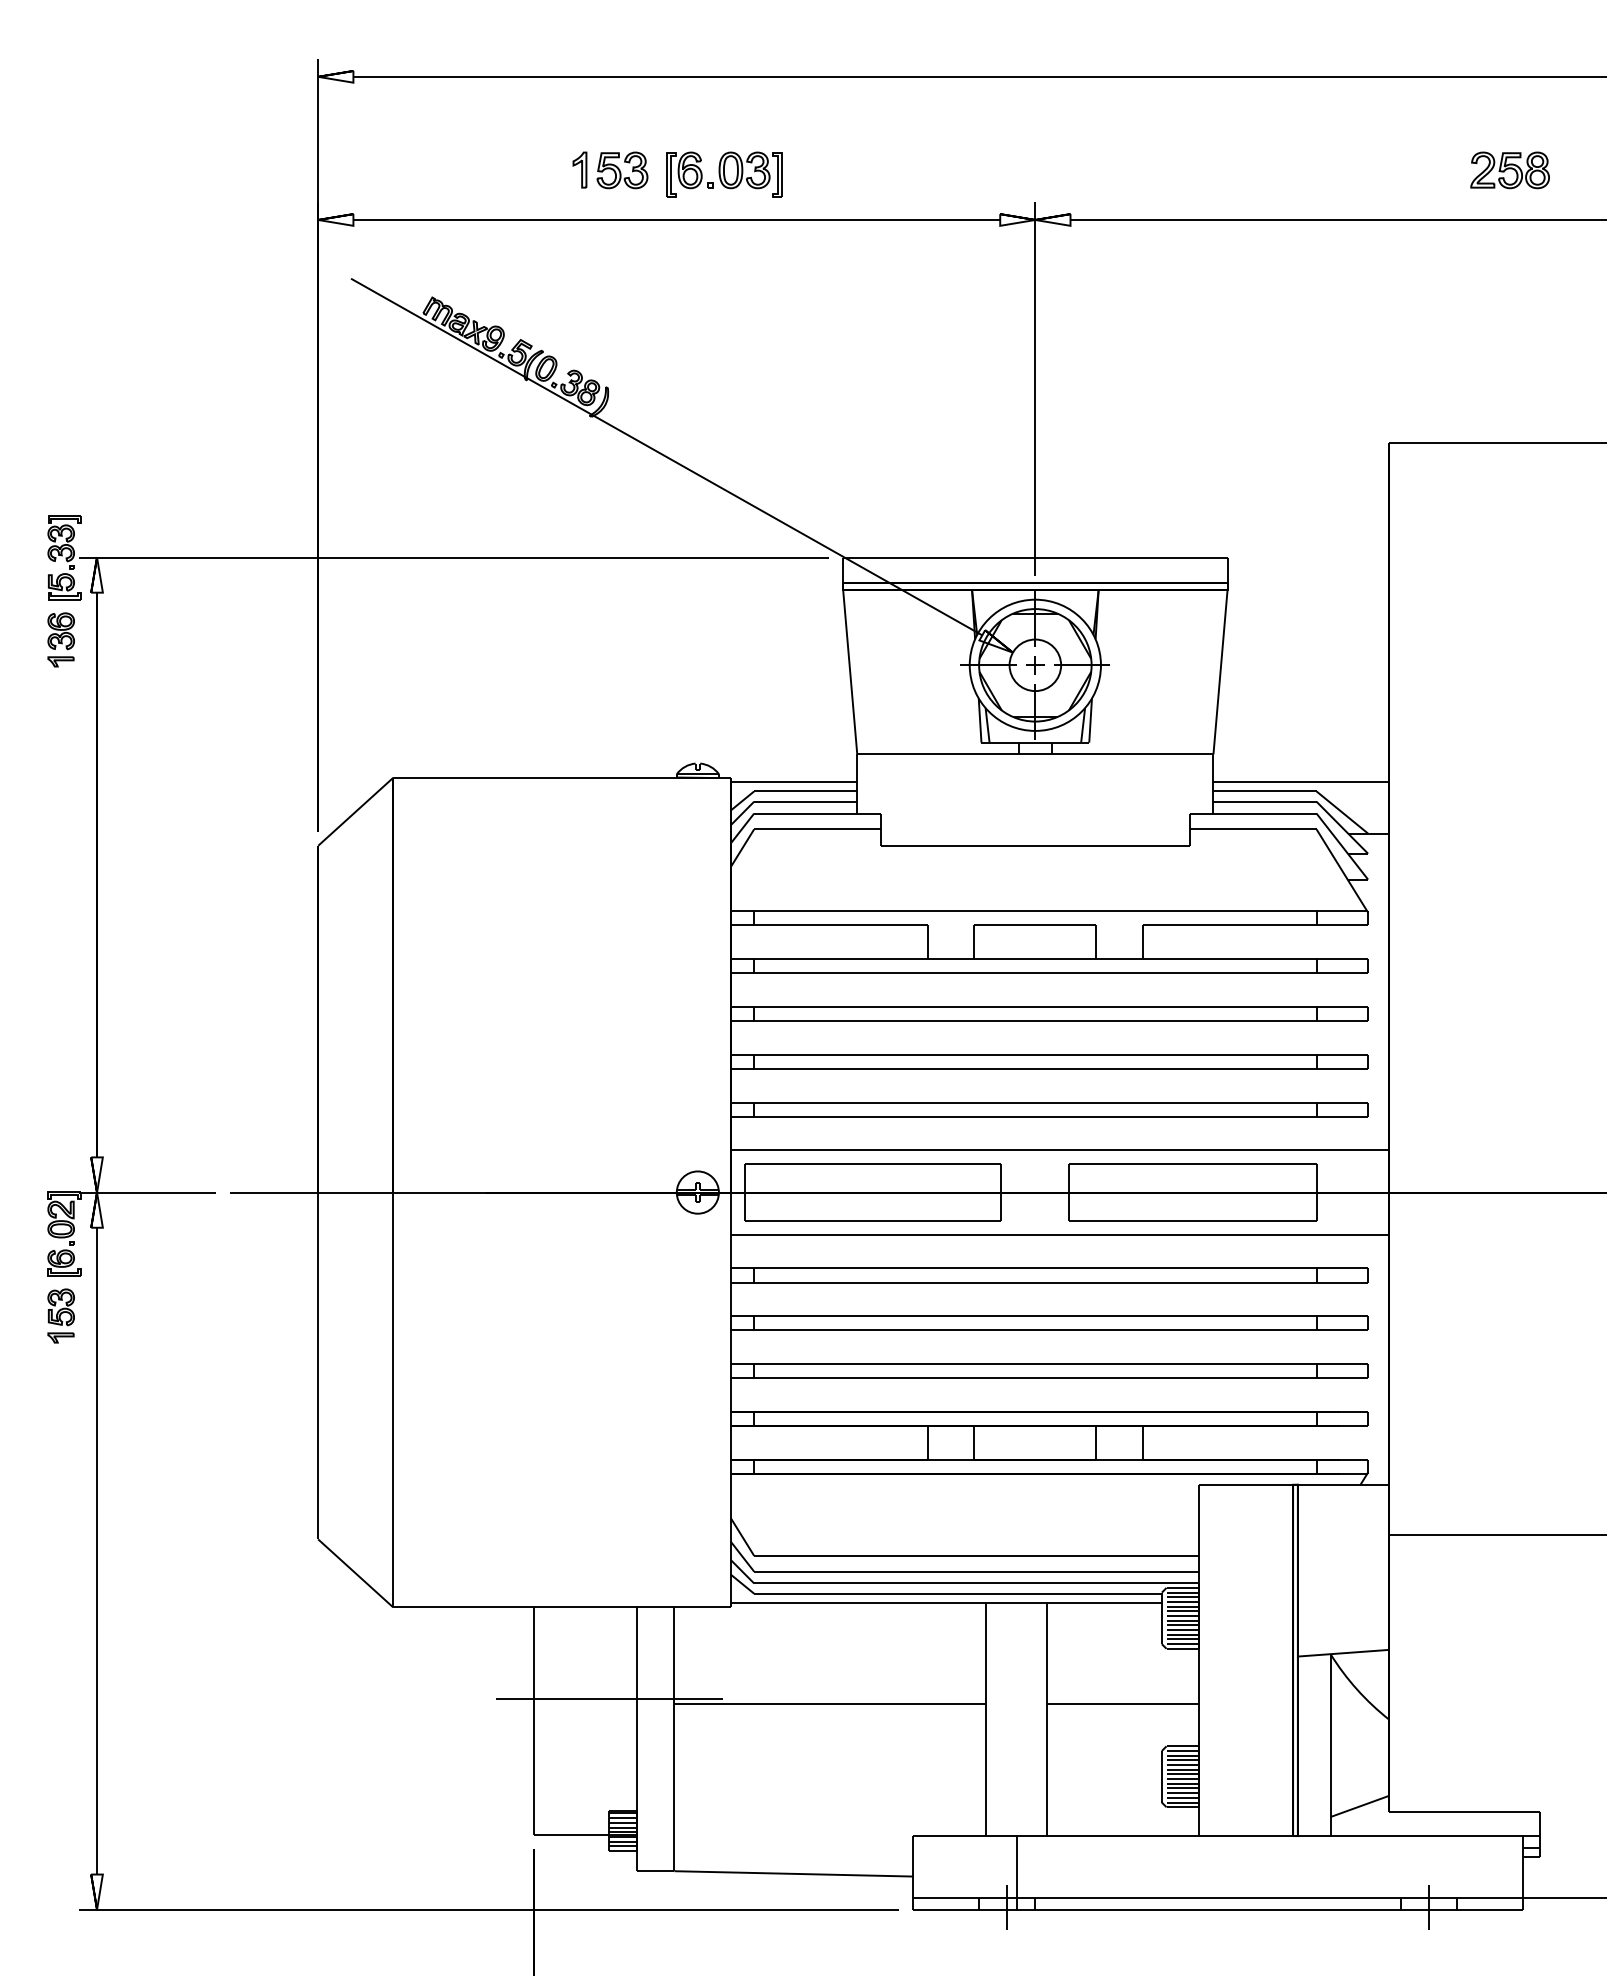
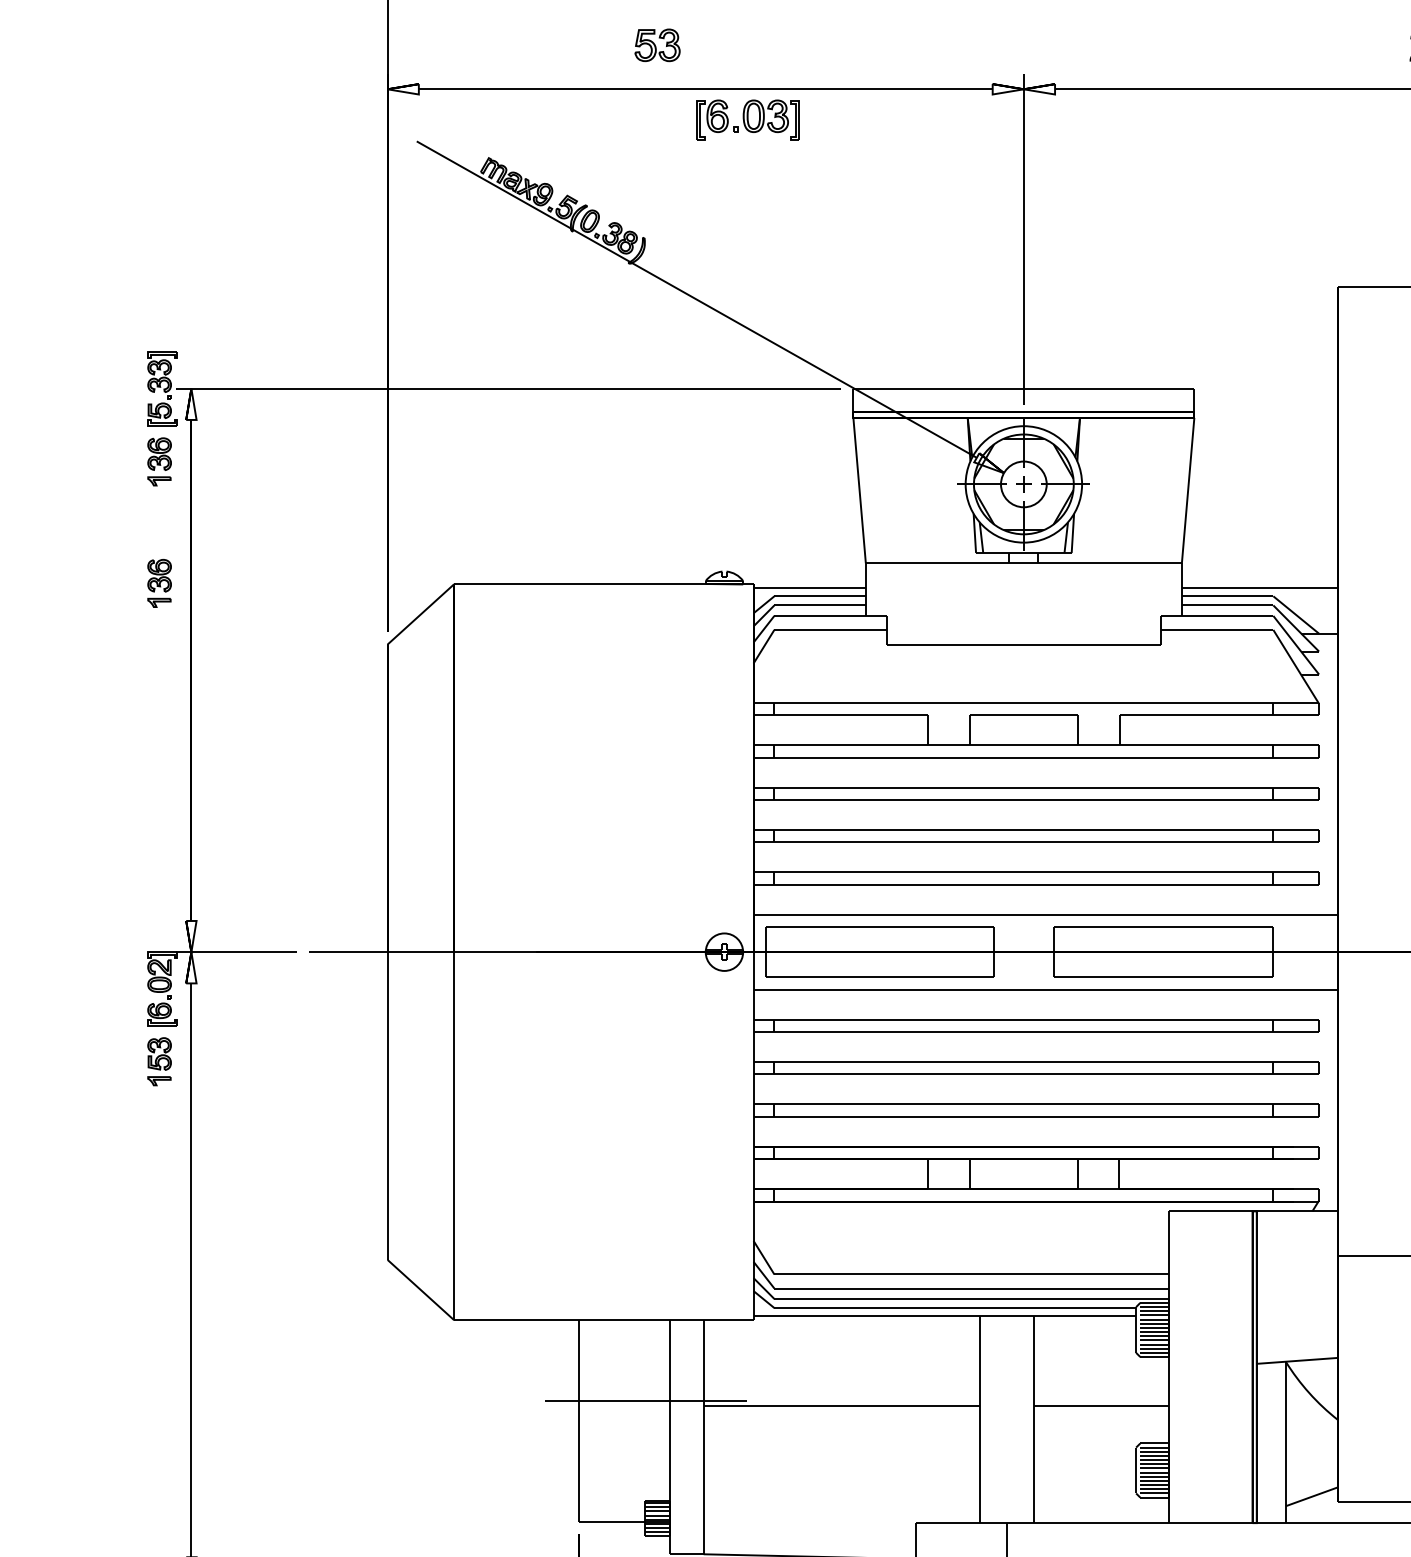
part: (579, 169) -> (619, 44), removed
part: (724, 174) -> (748, 119), moved
part: (60, 776) -> (158, 583), added

